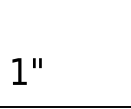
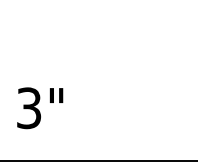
text: (19, 71) -> (29, 108), 1" -> 3"

